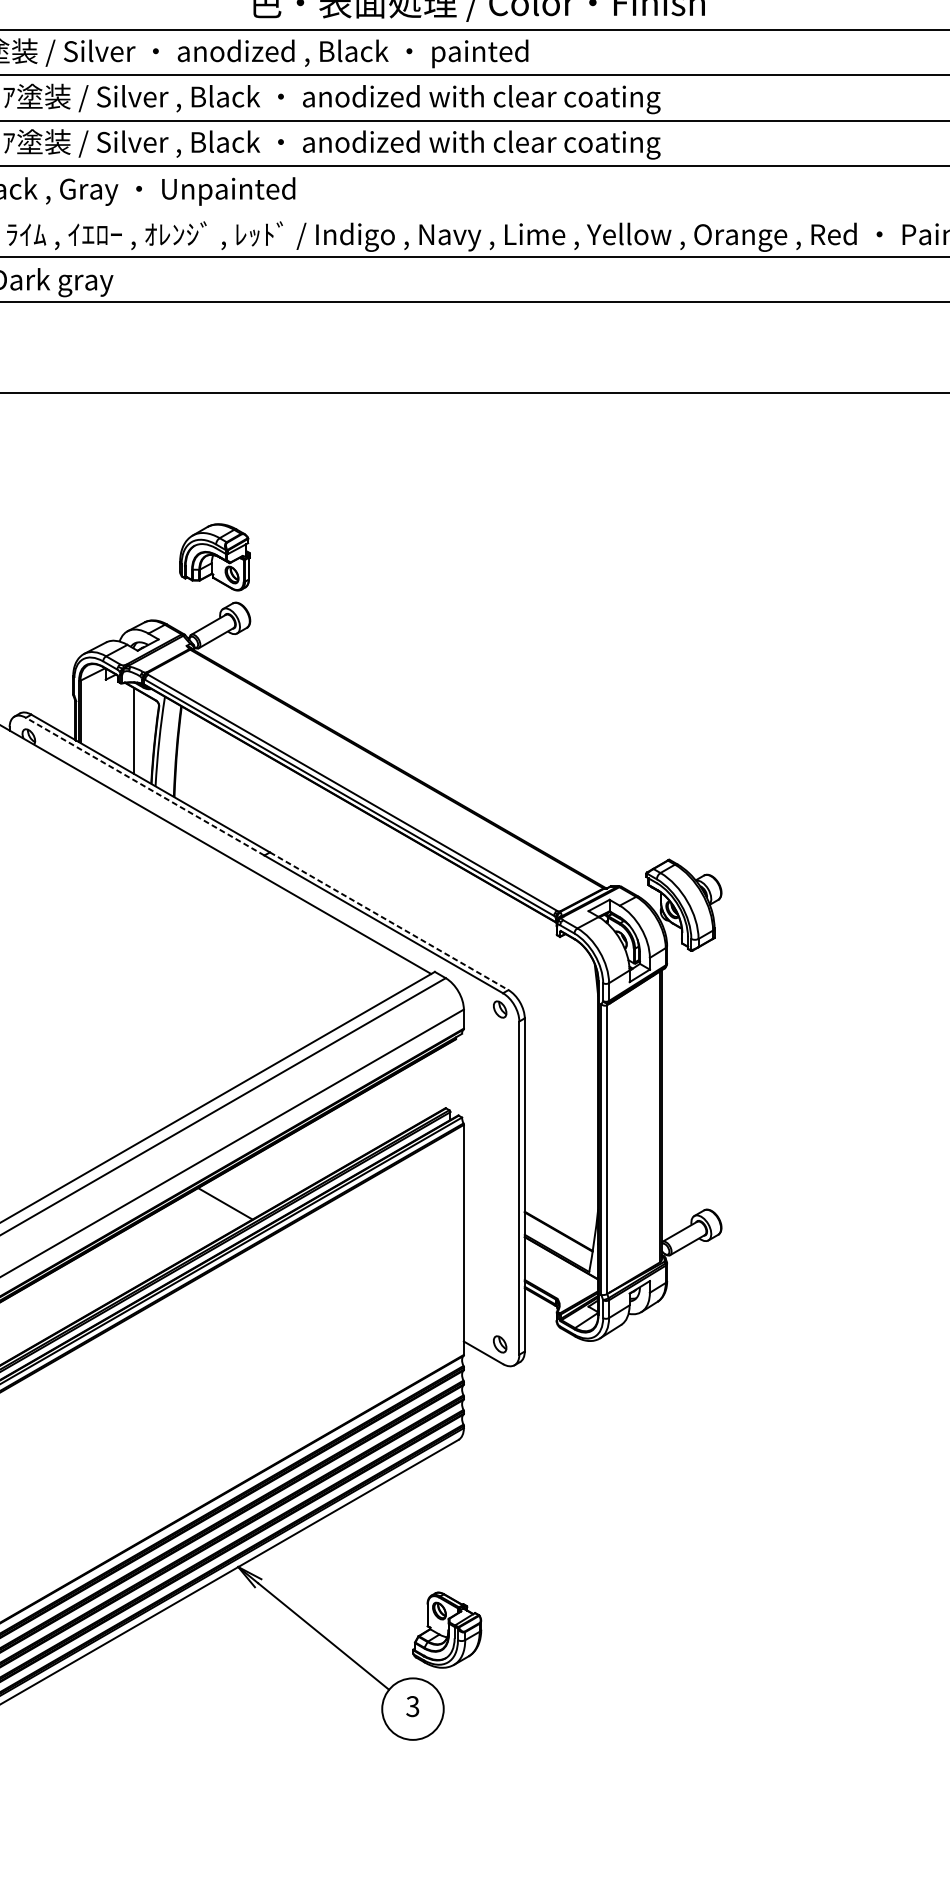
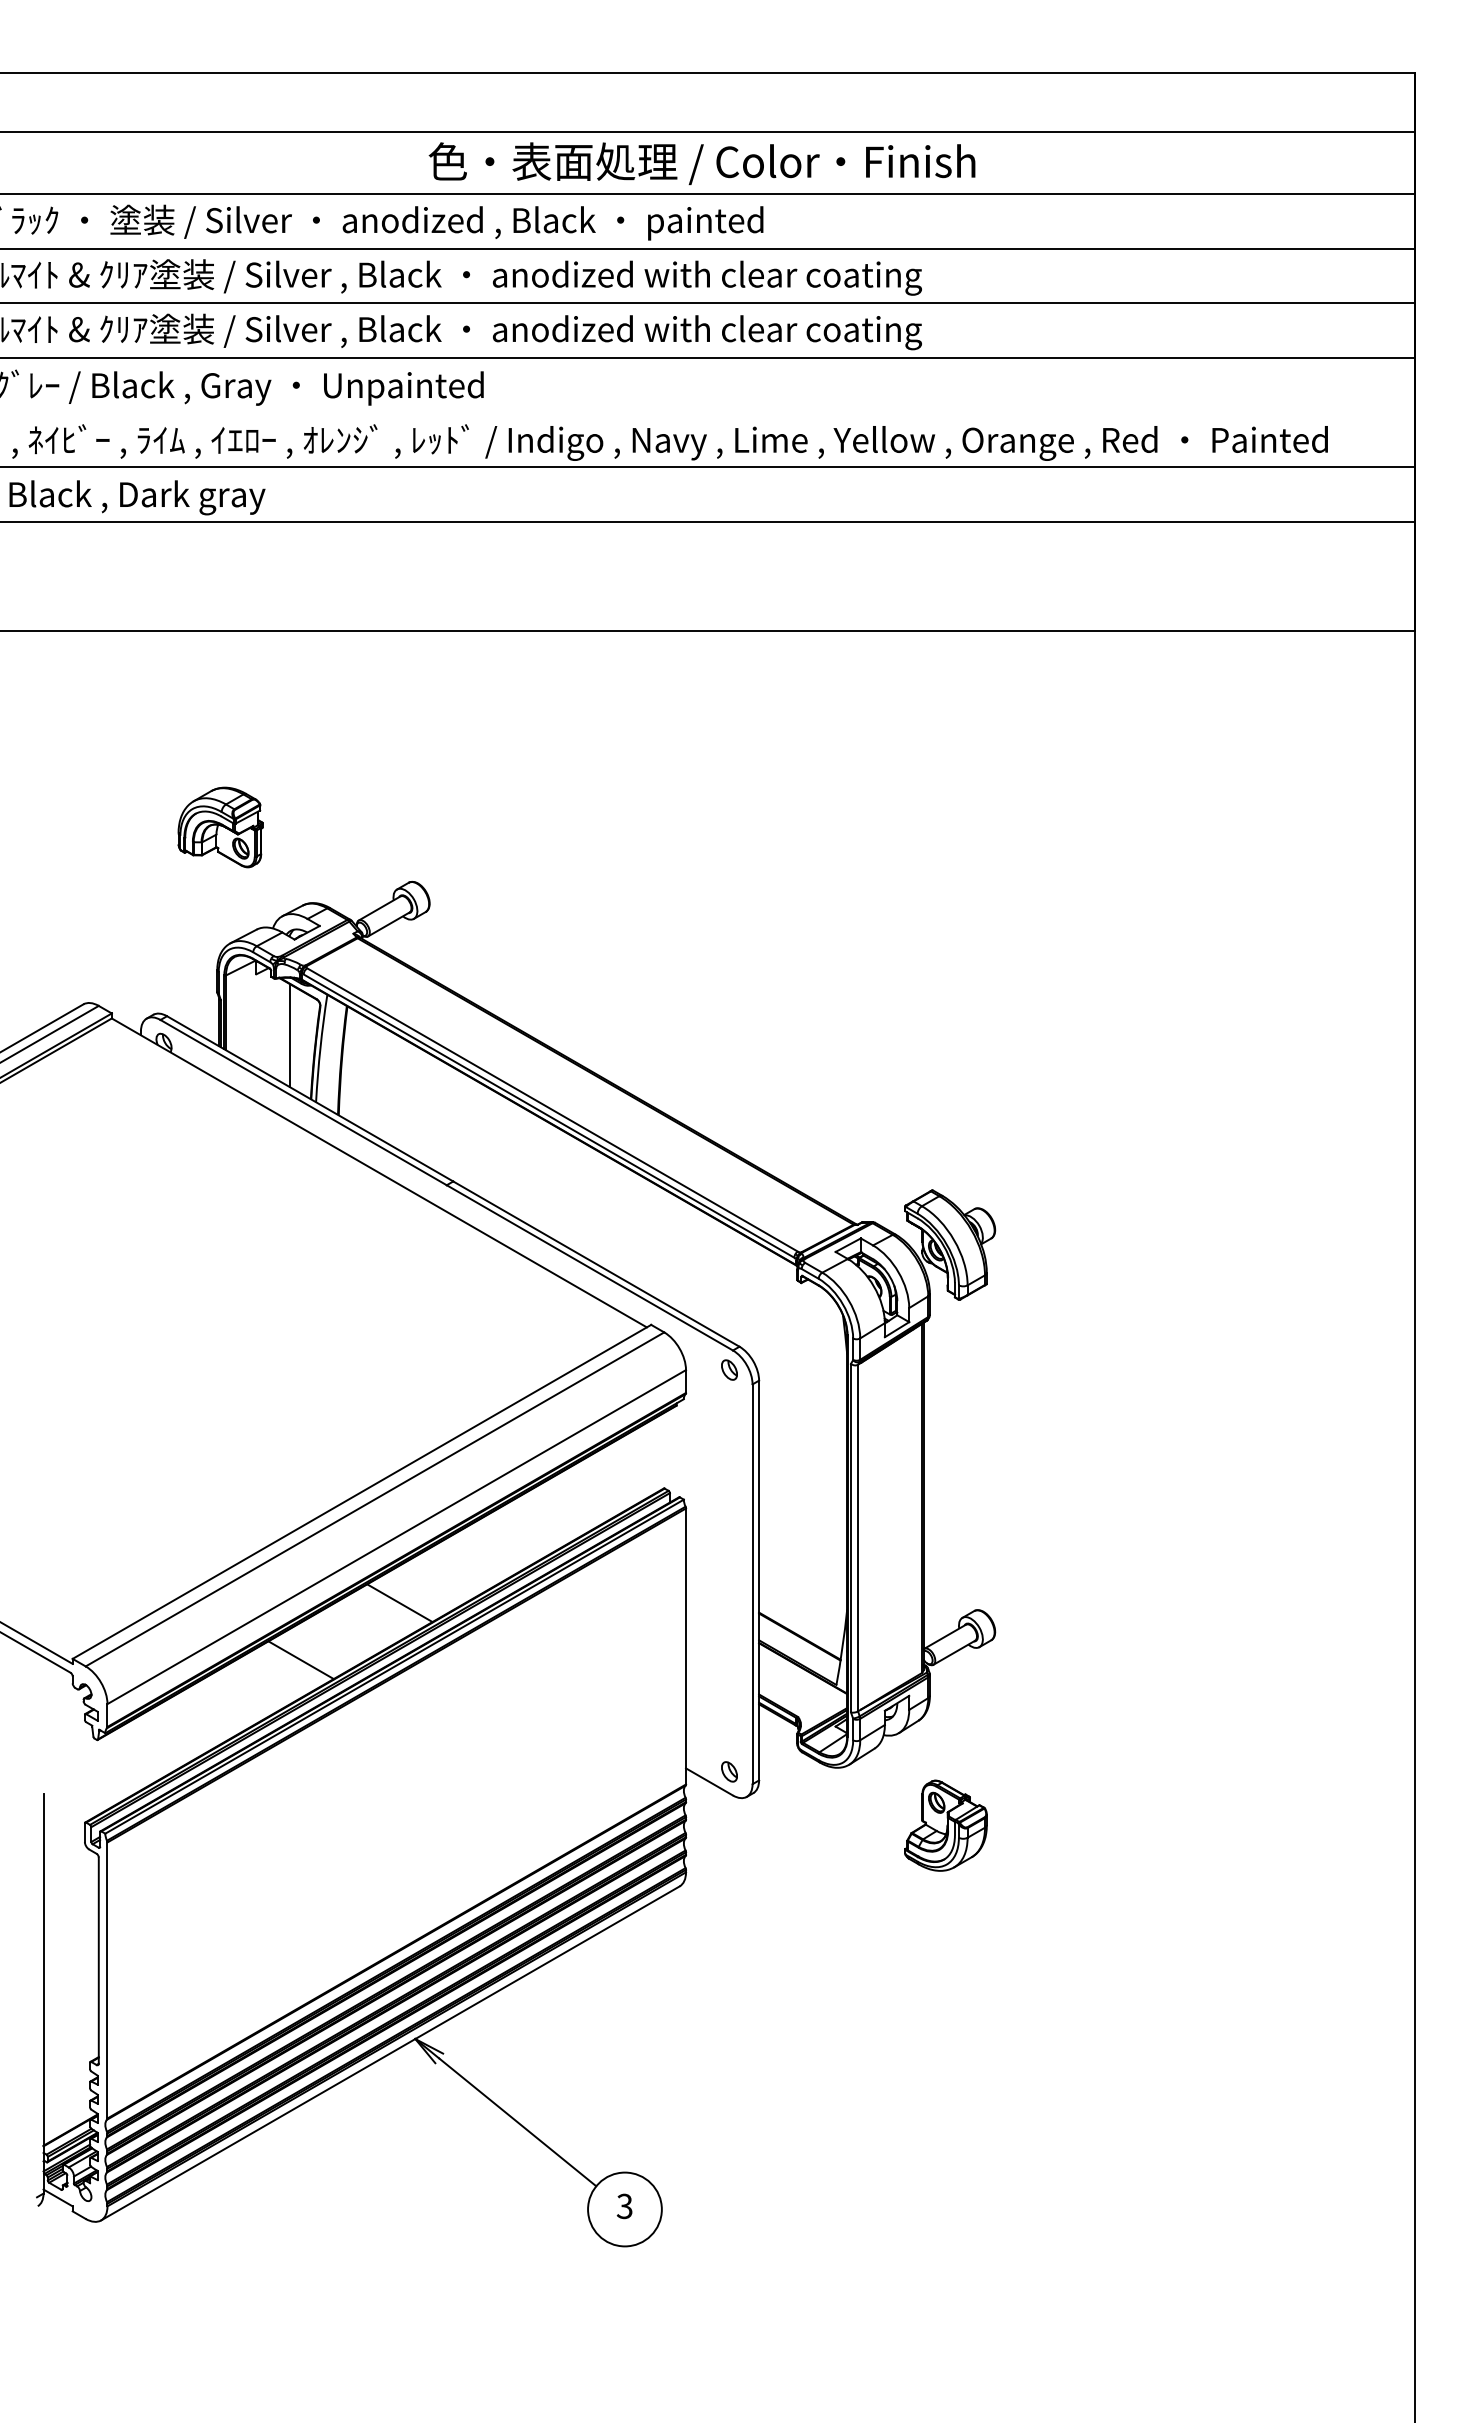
part: (215, 557) -> (220, 827), moved
line: (145, 786) -> (303, 1102), dashed -> solid
line: (389, 921) -> (596, 1264), dashed -> solid
line: (142, 1251) -> (300, 1660), added
part: (446, 1629) -> (945, 1825), moved

